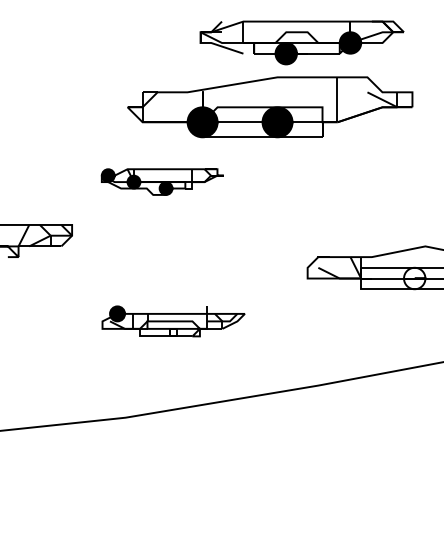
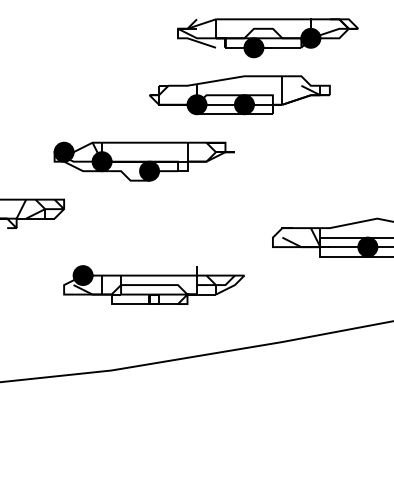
part: (270, 106) -> (239, 94), size x0.71
part: (162, 181) -> (144, 161), size x1.67
fill: (414, 278) -> (367, 247), added
part: (173, 321) -> (154, 285), size x1.43

